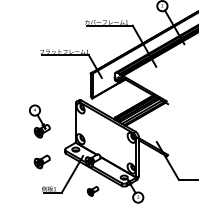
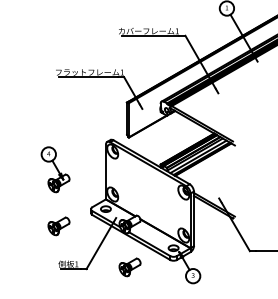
part: (92, 191) -> (129, 267), size x1.43

